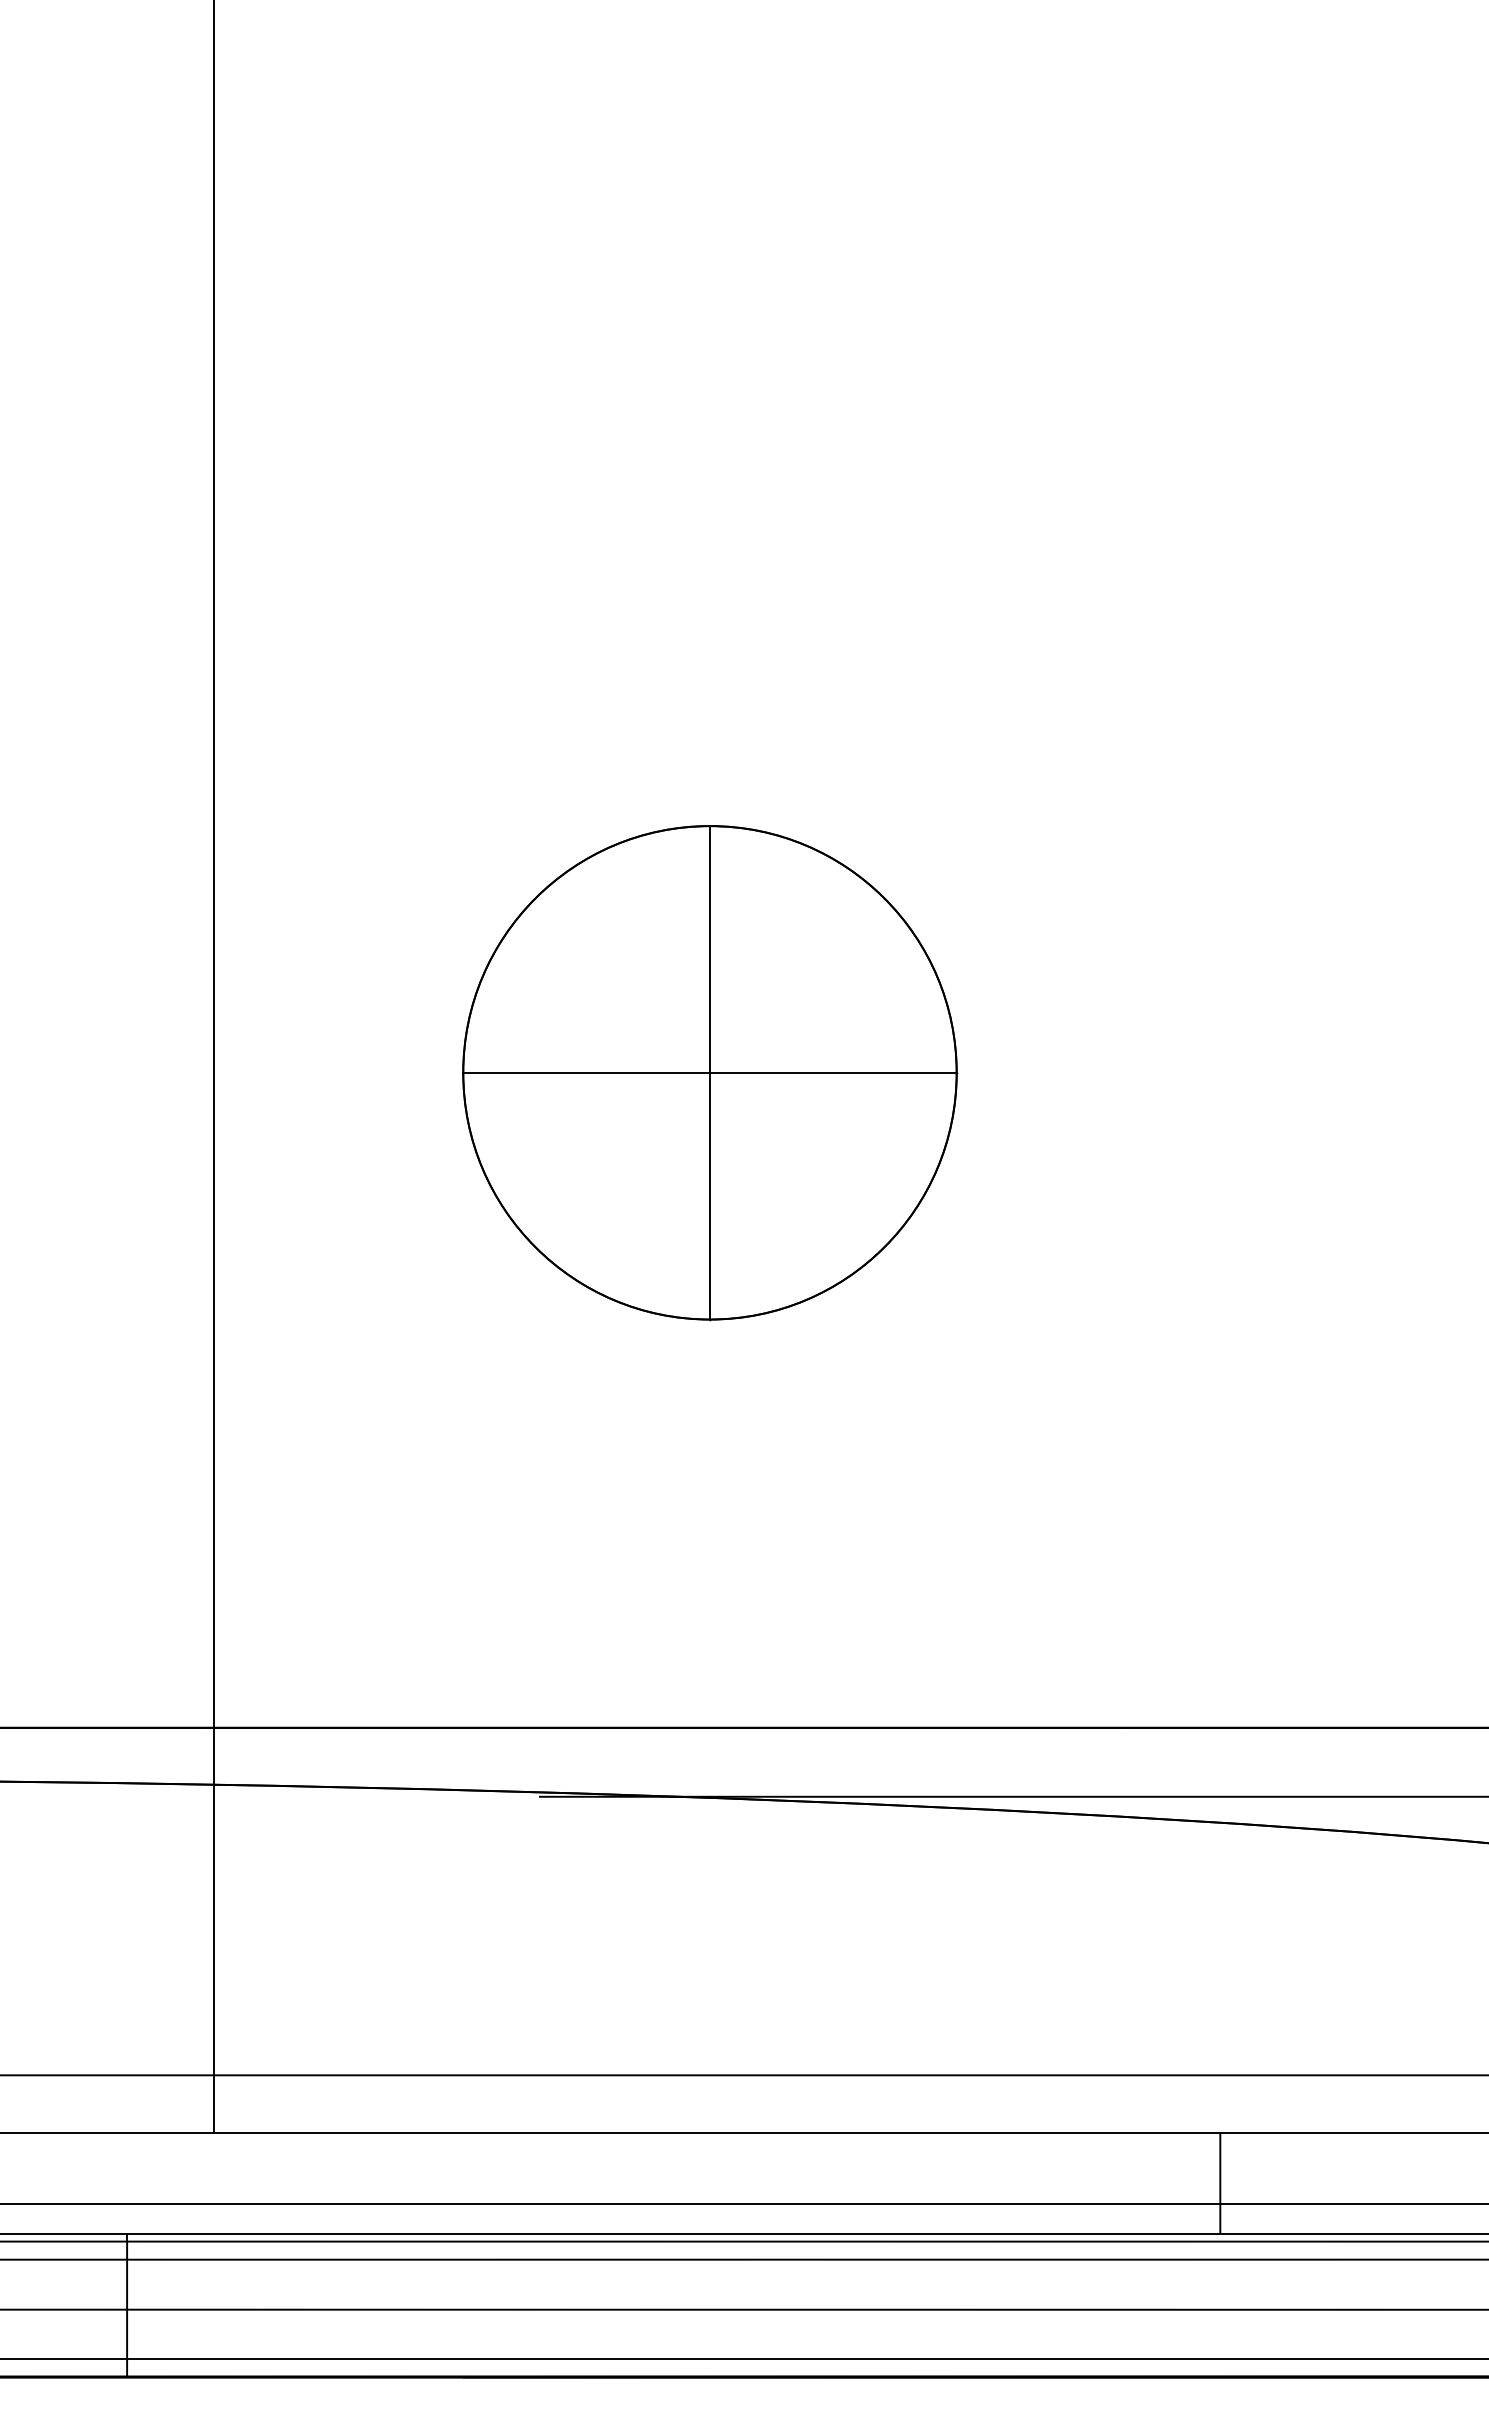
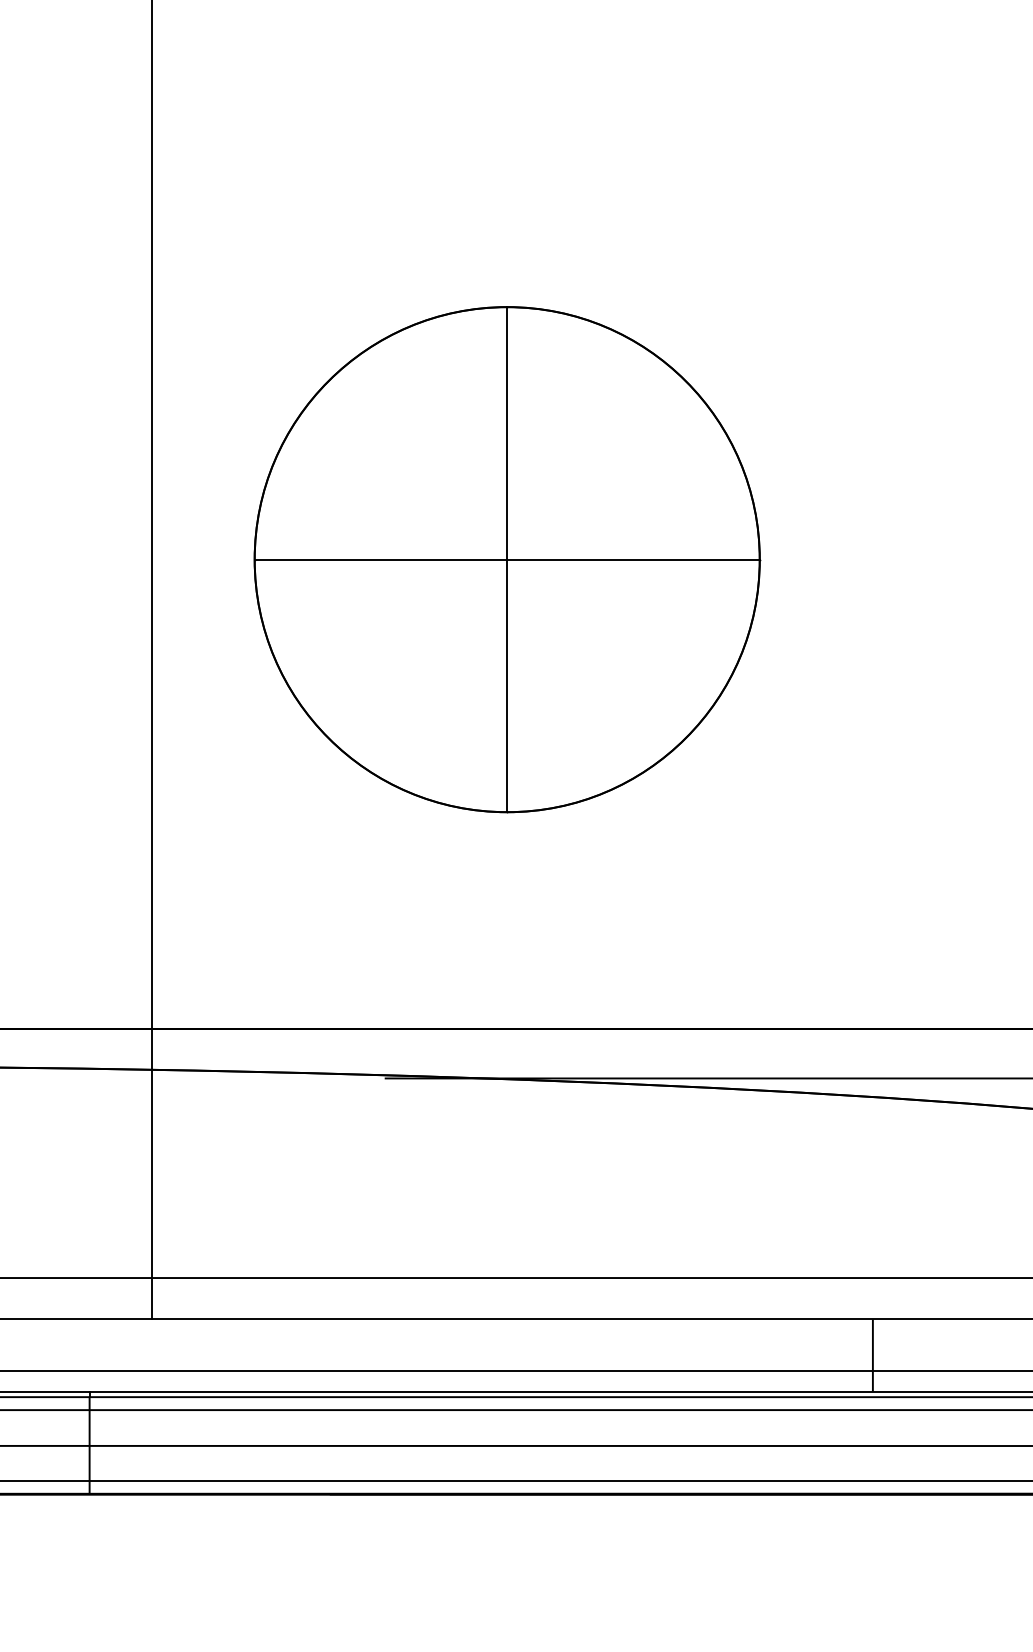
part: (709, 1072) -> (506, 559), size x1.43

